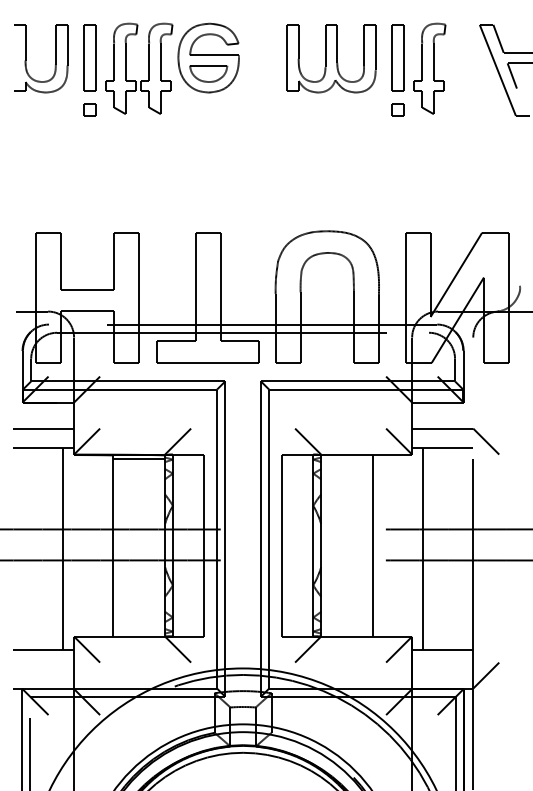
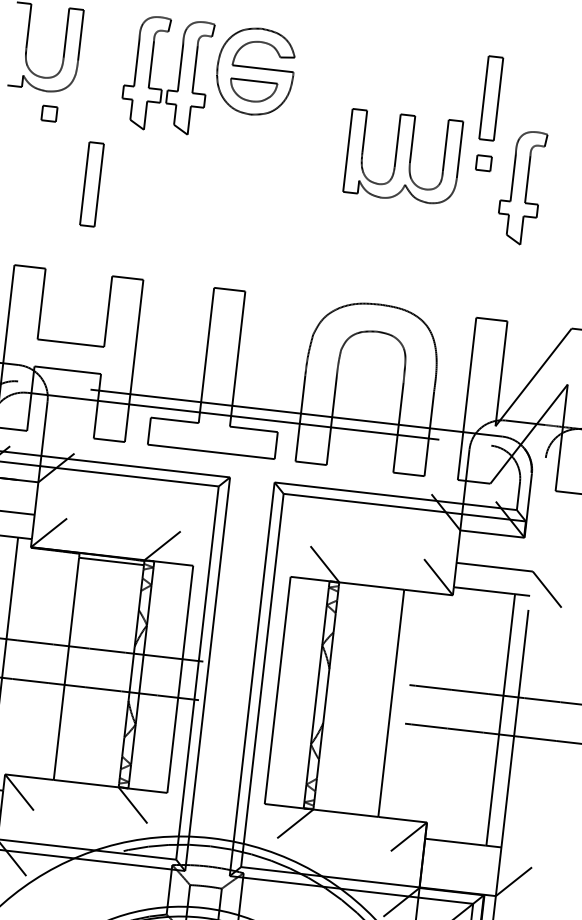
part: (89, 57) -> (91, 183), moved
part: (331, 58) -> (403, 157), moved
part: (429, 68) -> (521, 187), moved
part: (89, 109) -> (49, 113), moved
line: (423, 548) -> (501, 719), moved

